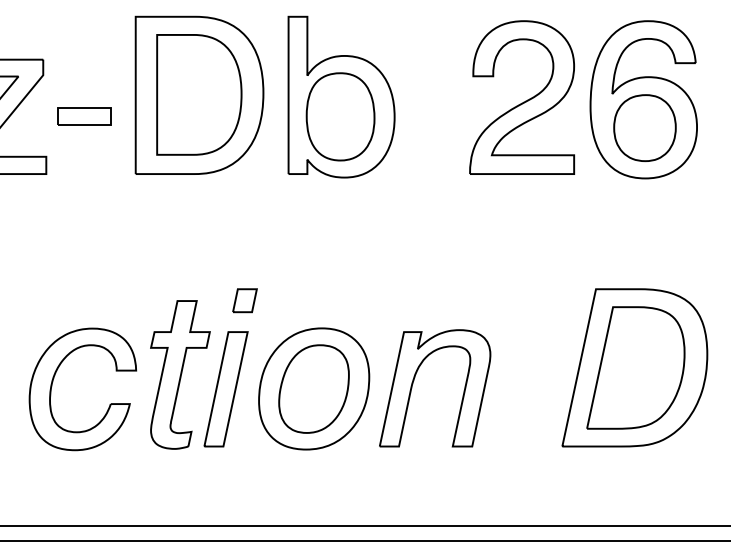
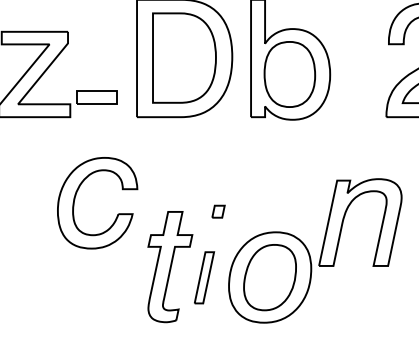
part: (84, 116) -> (96, 98), moved
part: (244, 300) -> (218, 211), size x0.7
part: (54, 378) -> (76, 195), moved
part: (413, 384) -> (344, 219), moved
part: (225, 389) -> (203, 277), size x0.6

